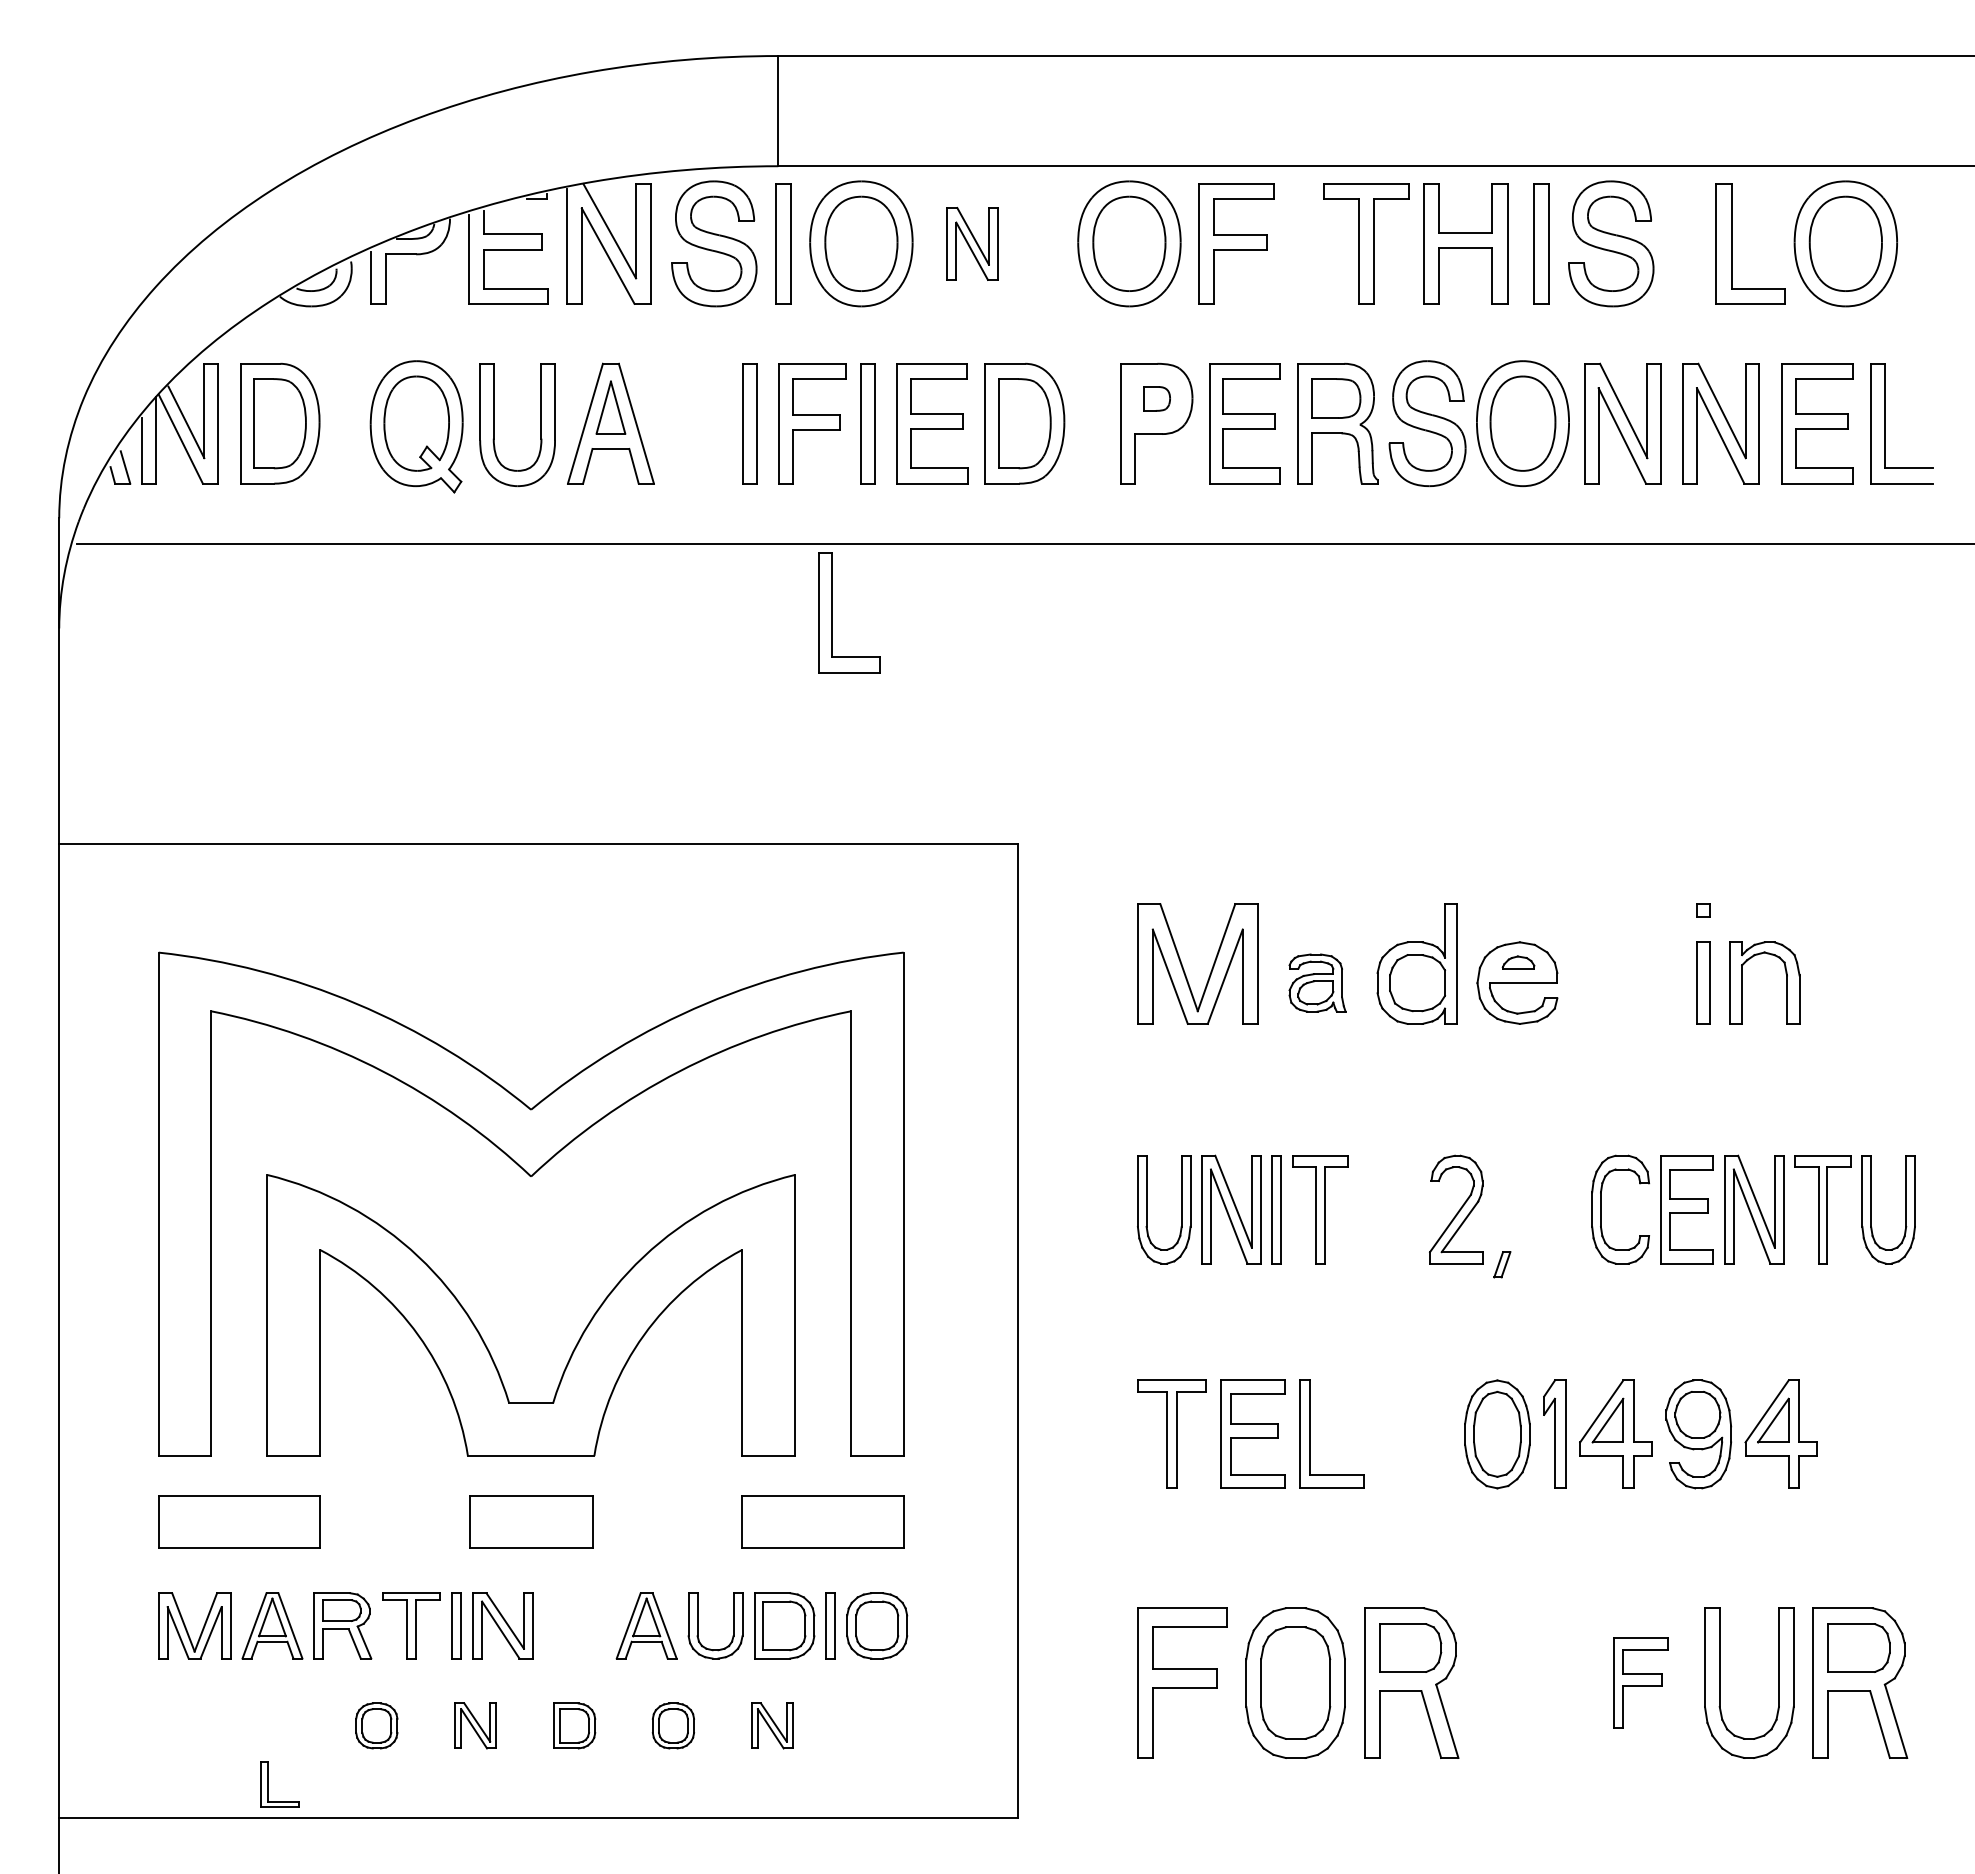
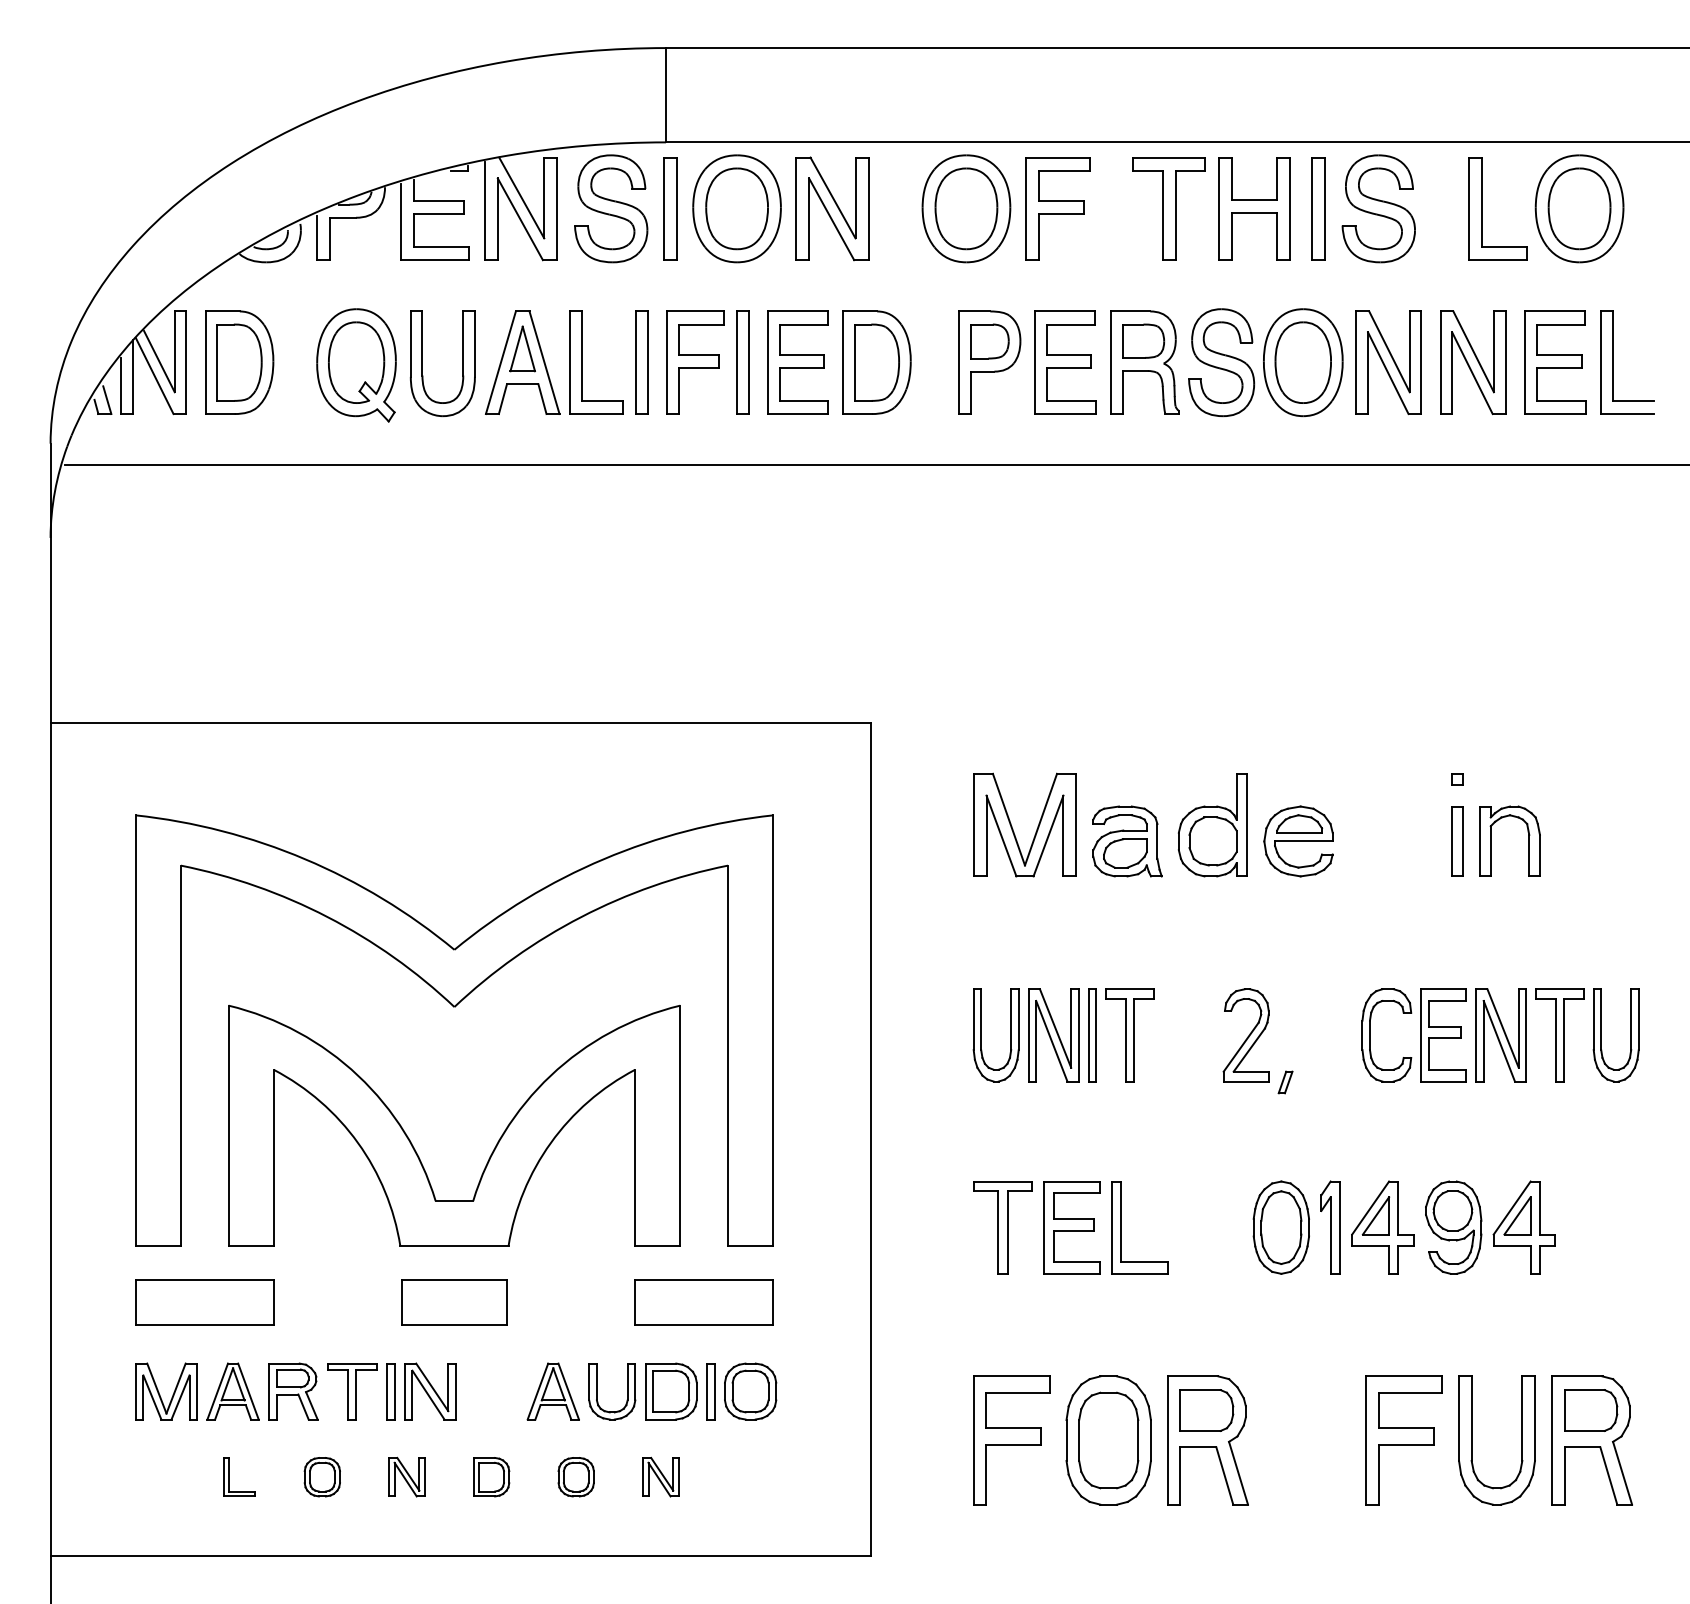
part: (972, 243) -> (832, 208), size x1.67
part: (1156, 398) -> (989, 341), size x1.67
part: (832, 612) -> (582, 362), moved
part: (1518, 962) -> (1299, 823), size x1.67
part: (1317, 982) -> (1127, 840), size x1.43
part: (1640, 1682) -> (1403, 1439), size x1.67
part: (268, 1784) -> (229, 1476), moved

